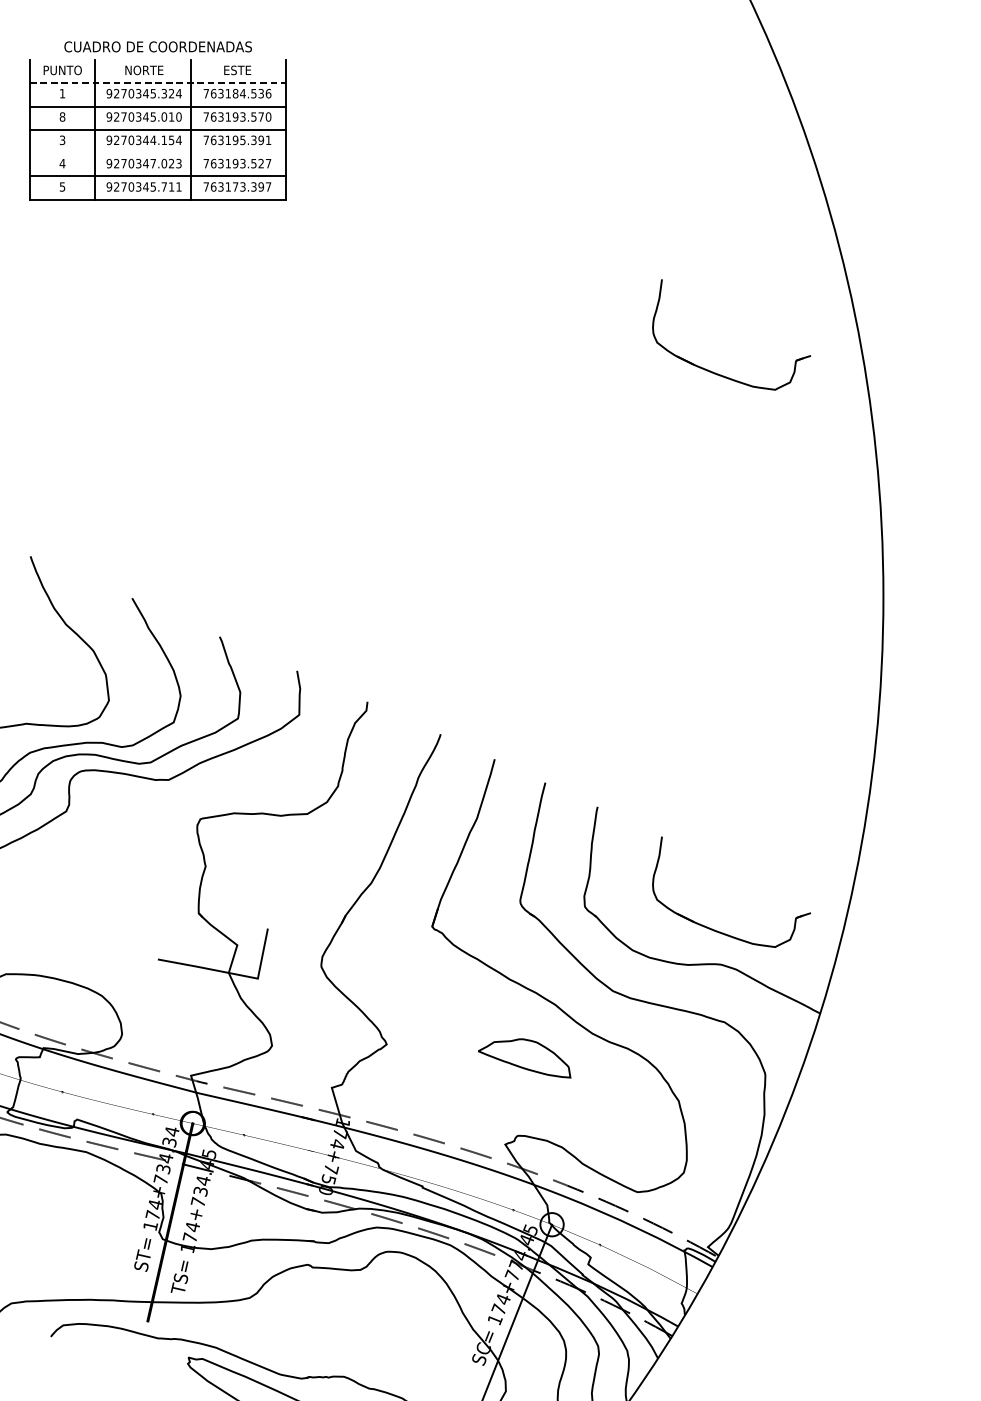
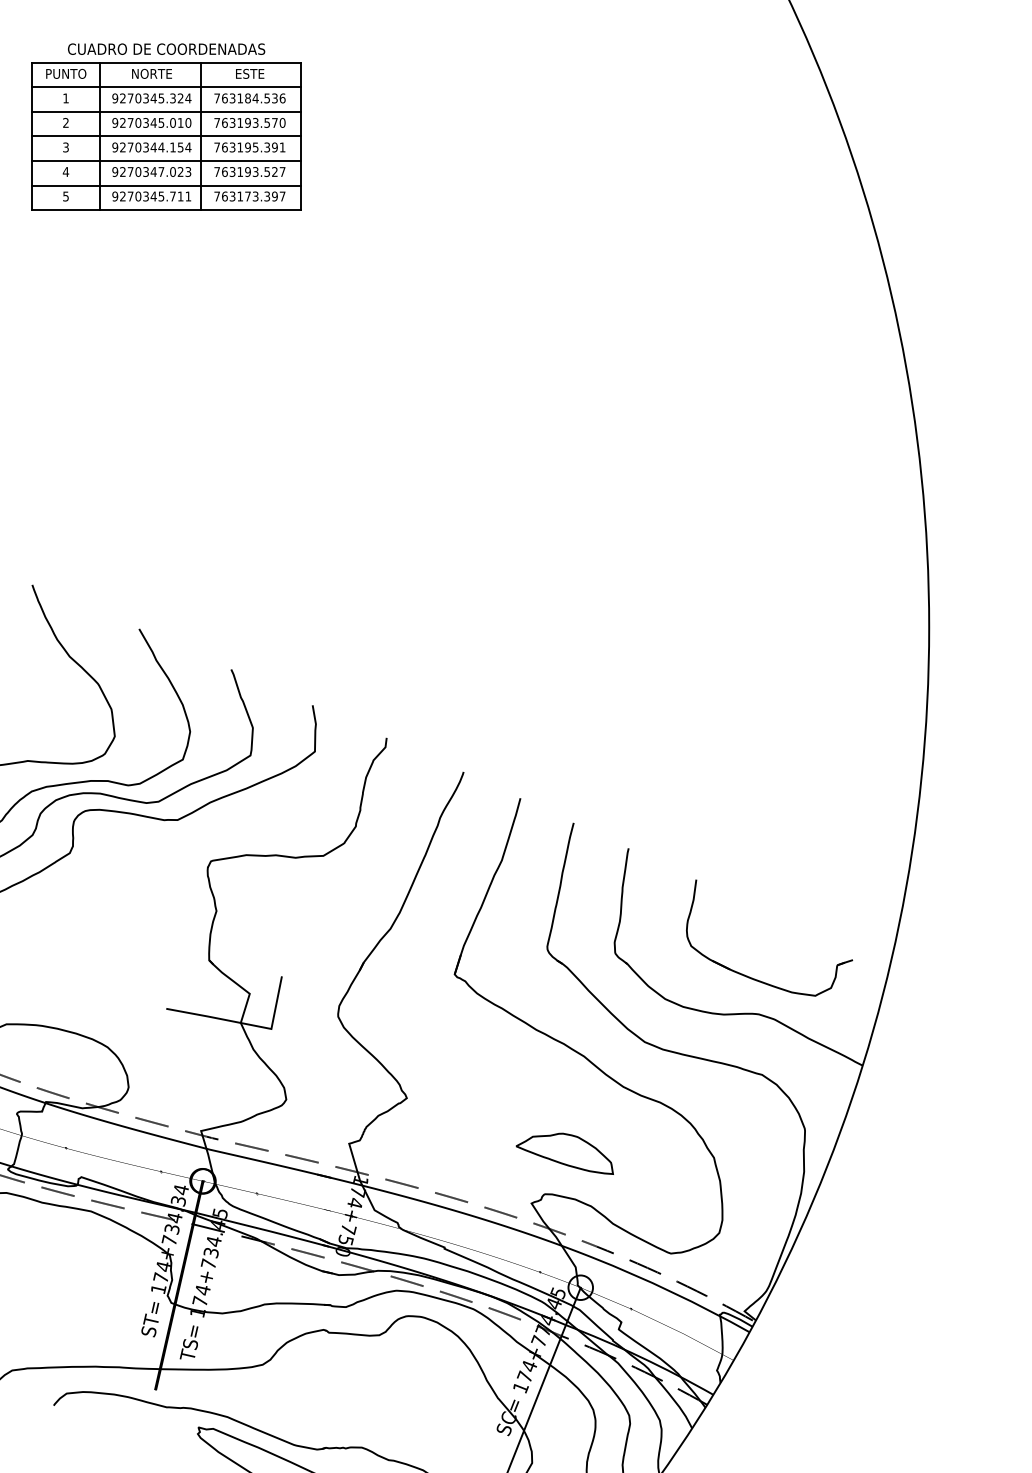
line: (158, 59) -> (166, 62), added
line: (158, 83) -> (166, 87), dashed -> solid
text: (62, 116) -> (65, 122), 8 -> 2
line: (158, 152) -> (166, 160), added
part: (715, 372) -> (752, 391), removed
part: (524, 1058) -> (564, 1153), moved

